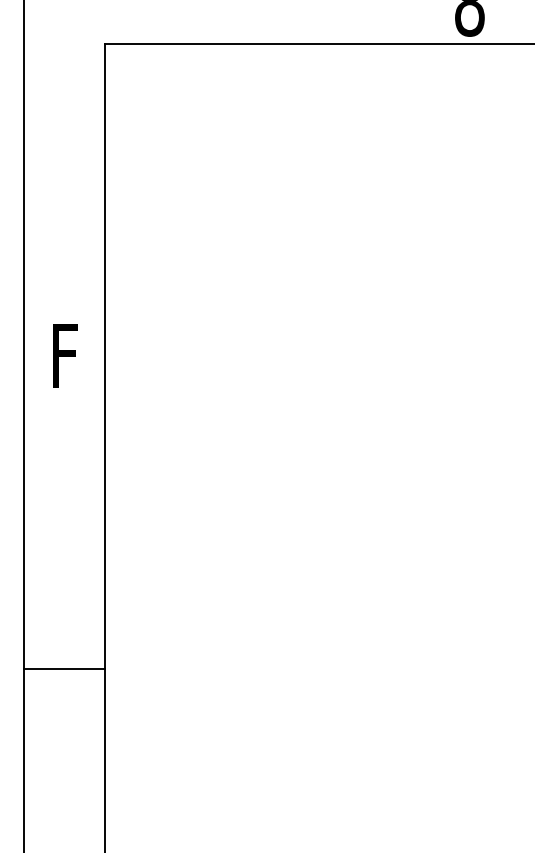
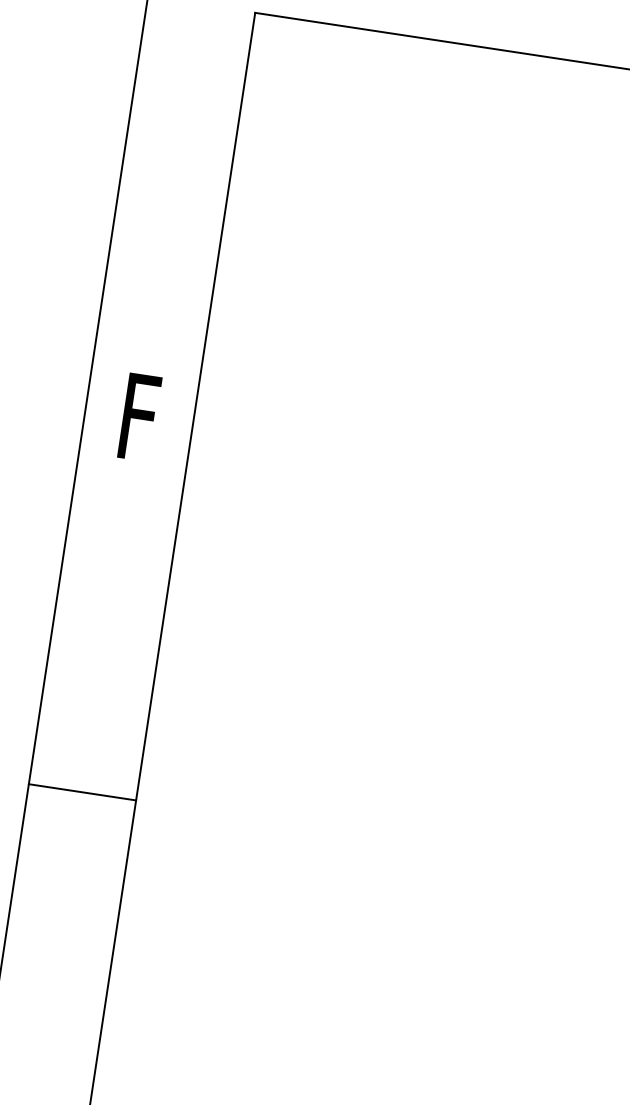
line: (64, 668) -> (82, 792), moved

